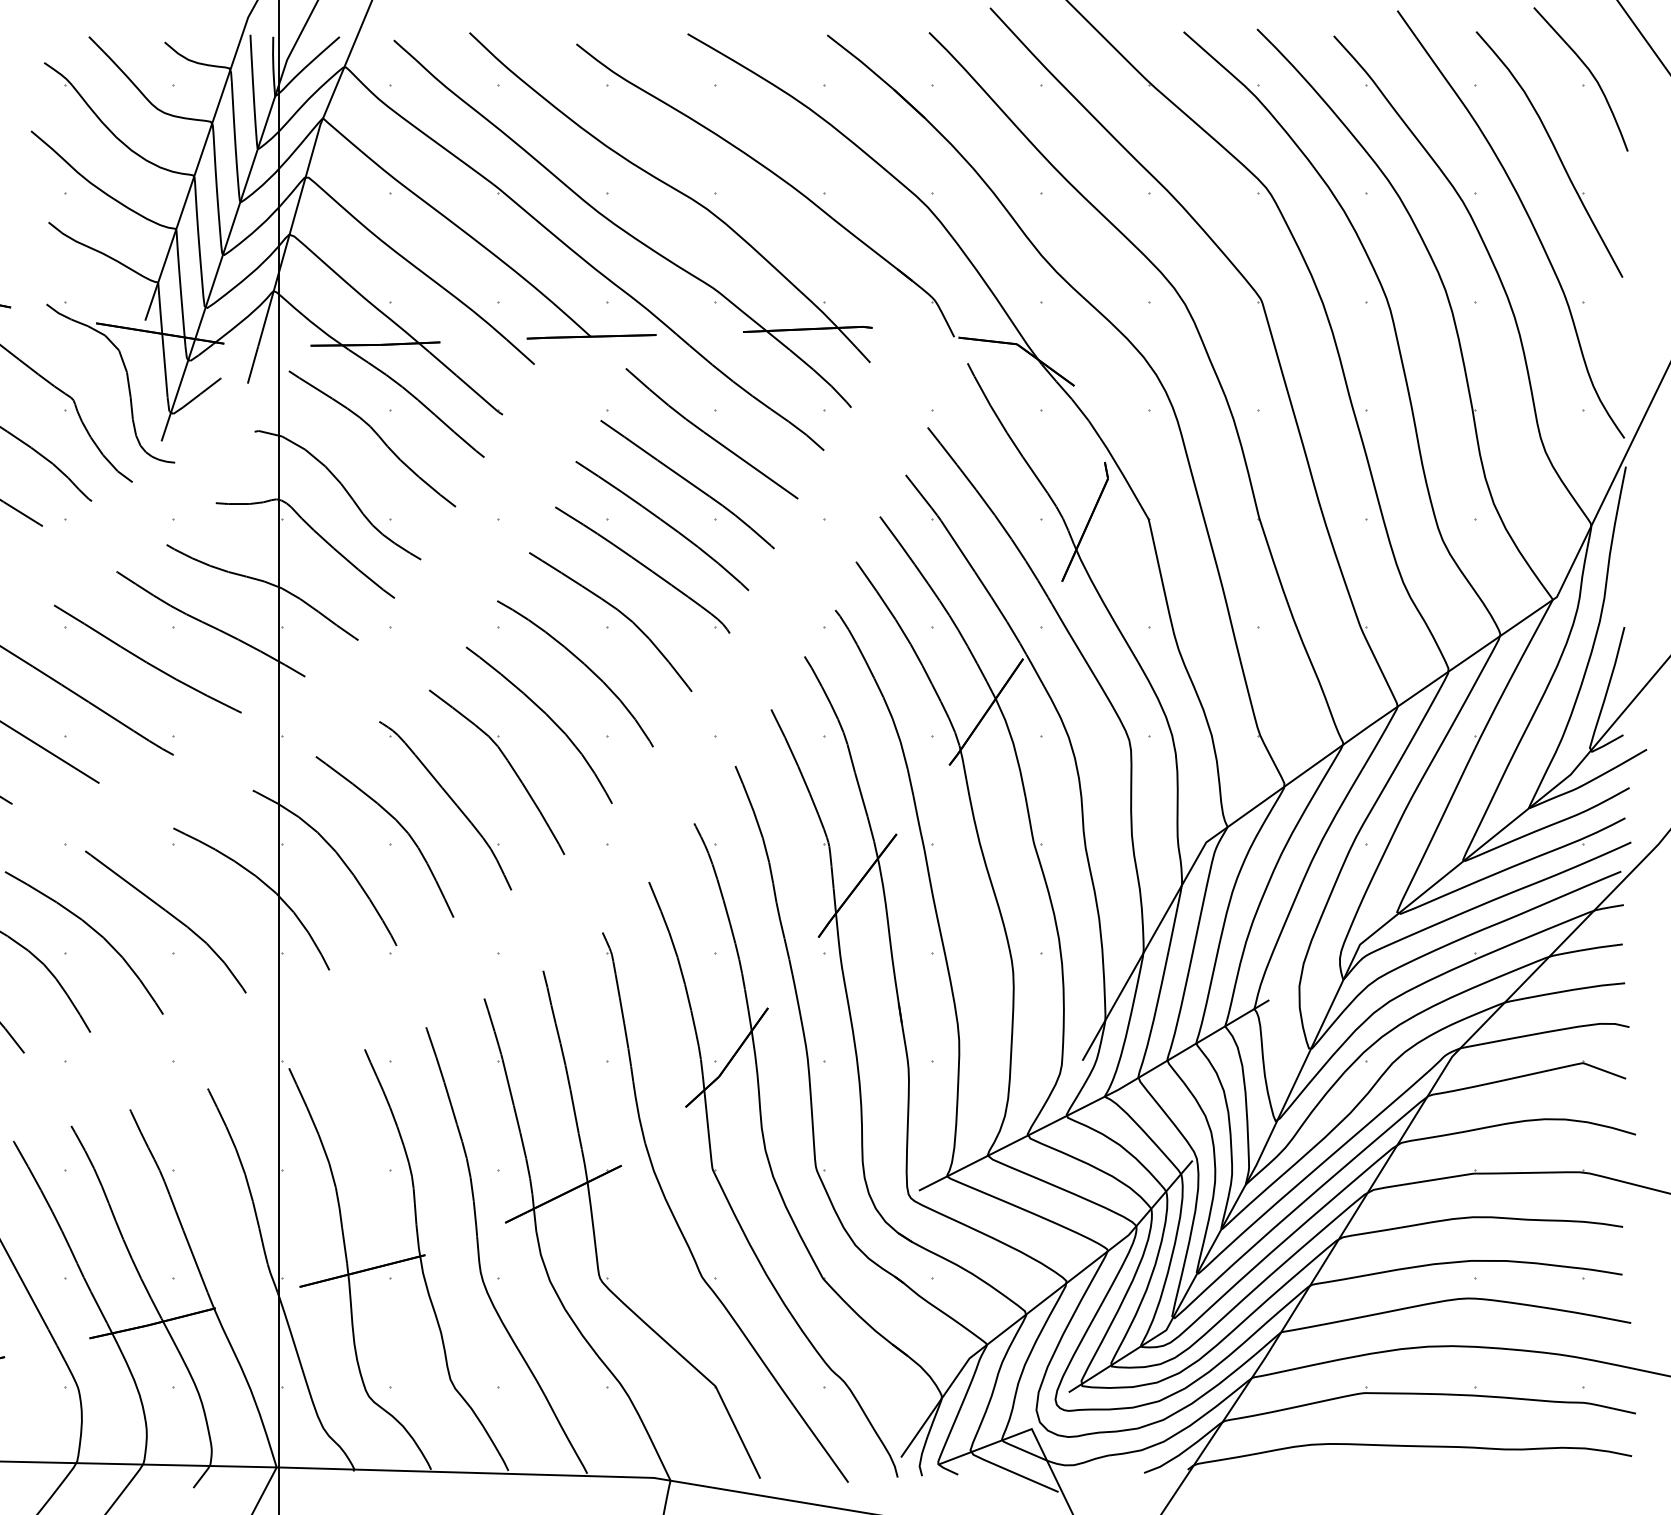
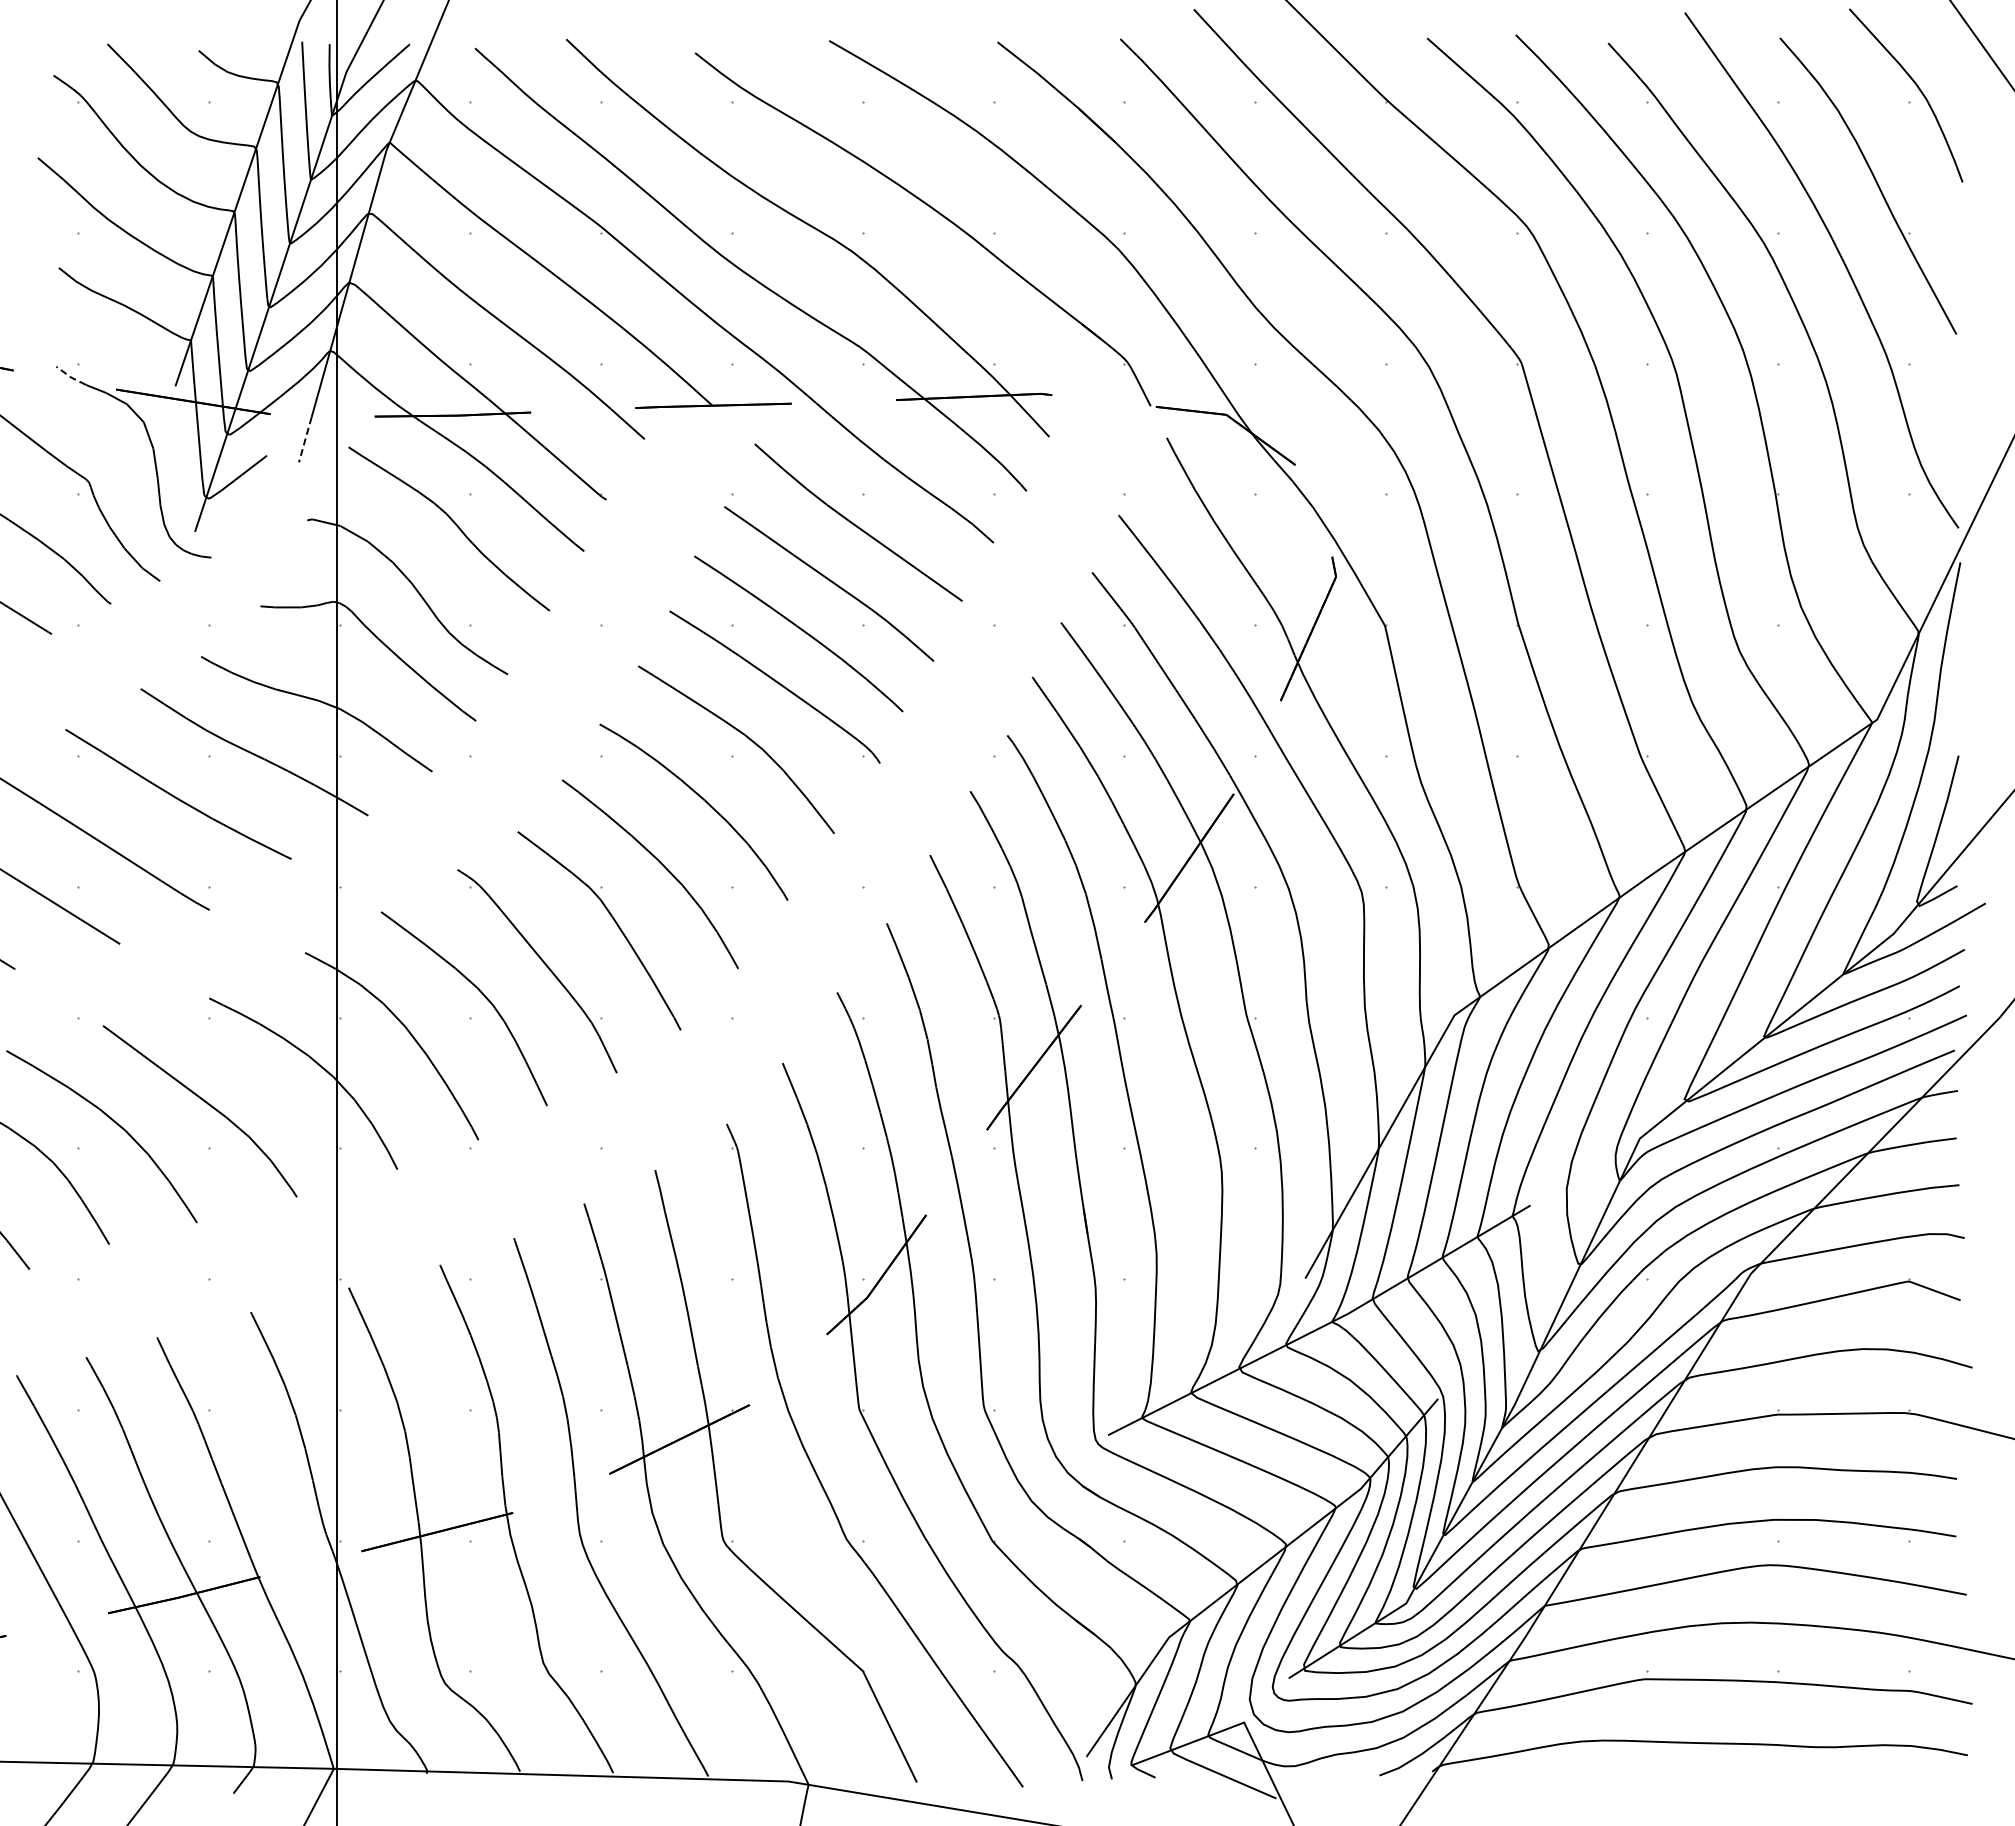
line: (58, 312) -> (70, 376), solid -> dashed
line: (253, 365) -> (305, 440), solid -> dashed

